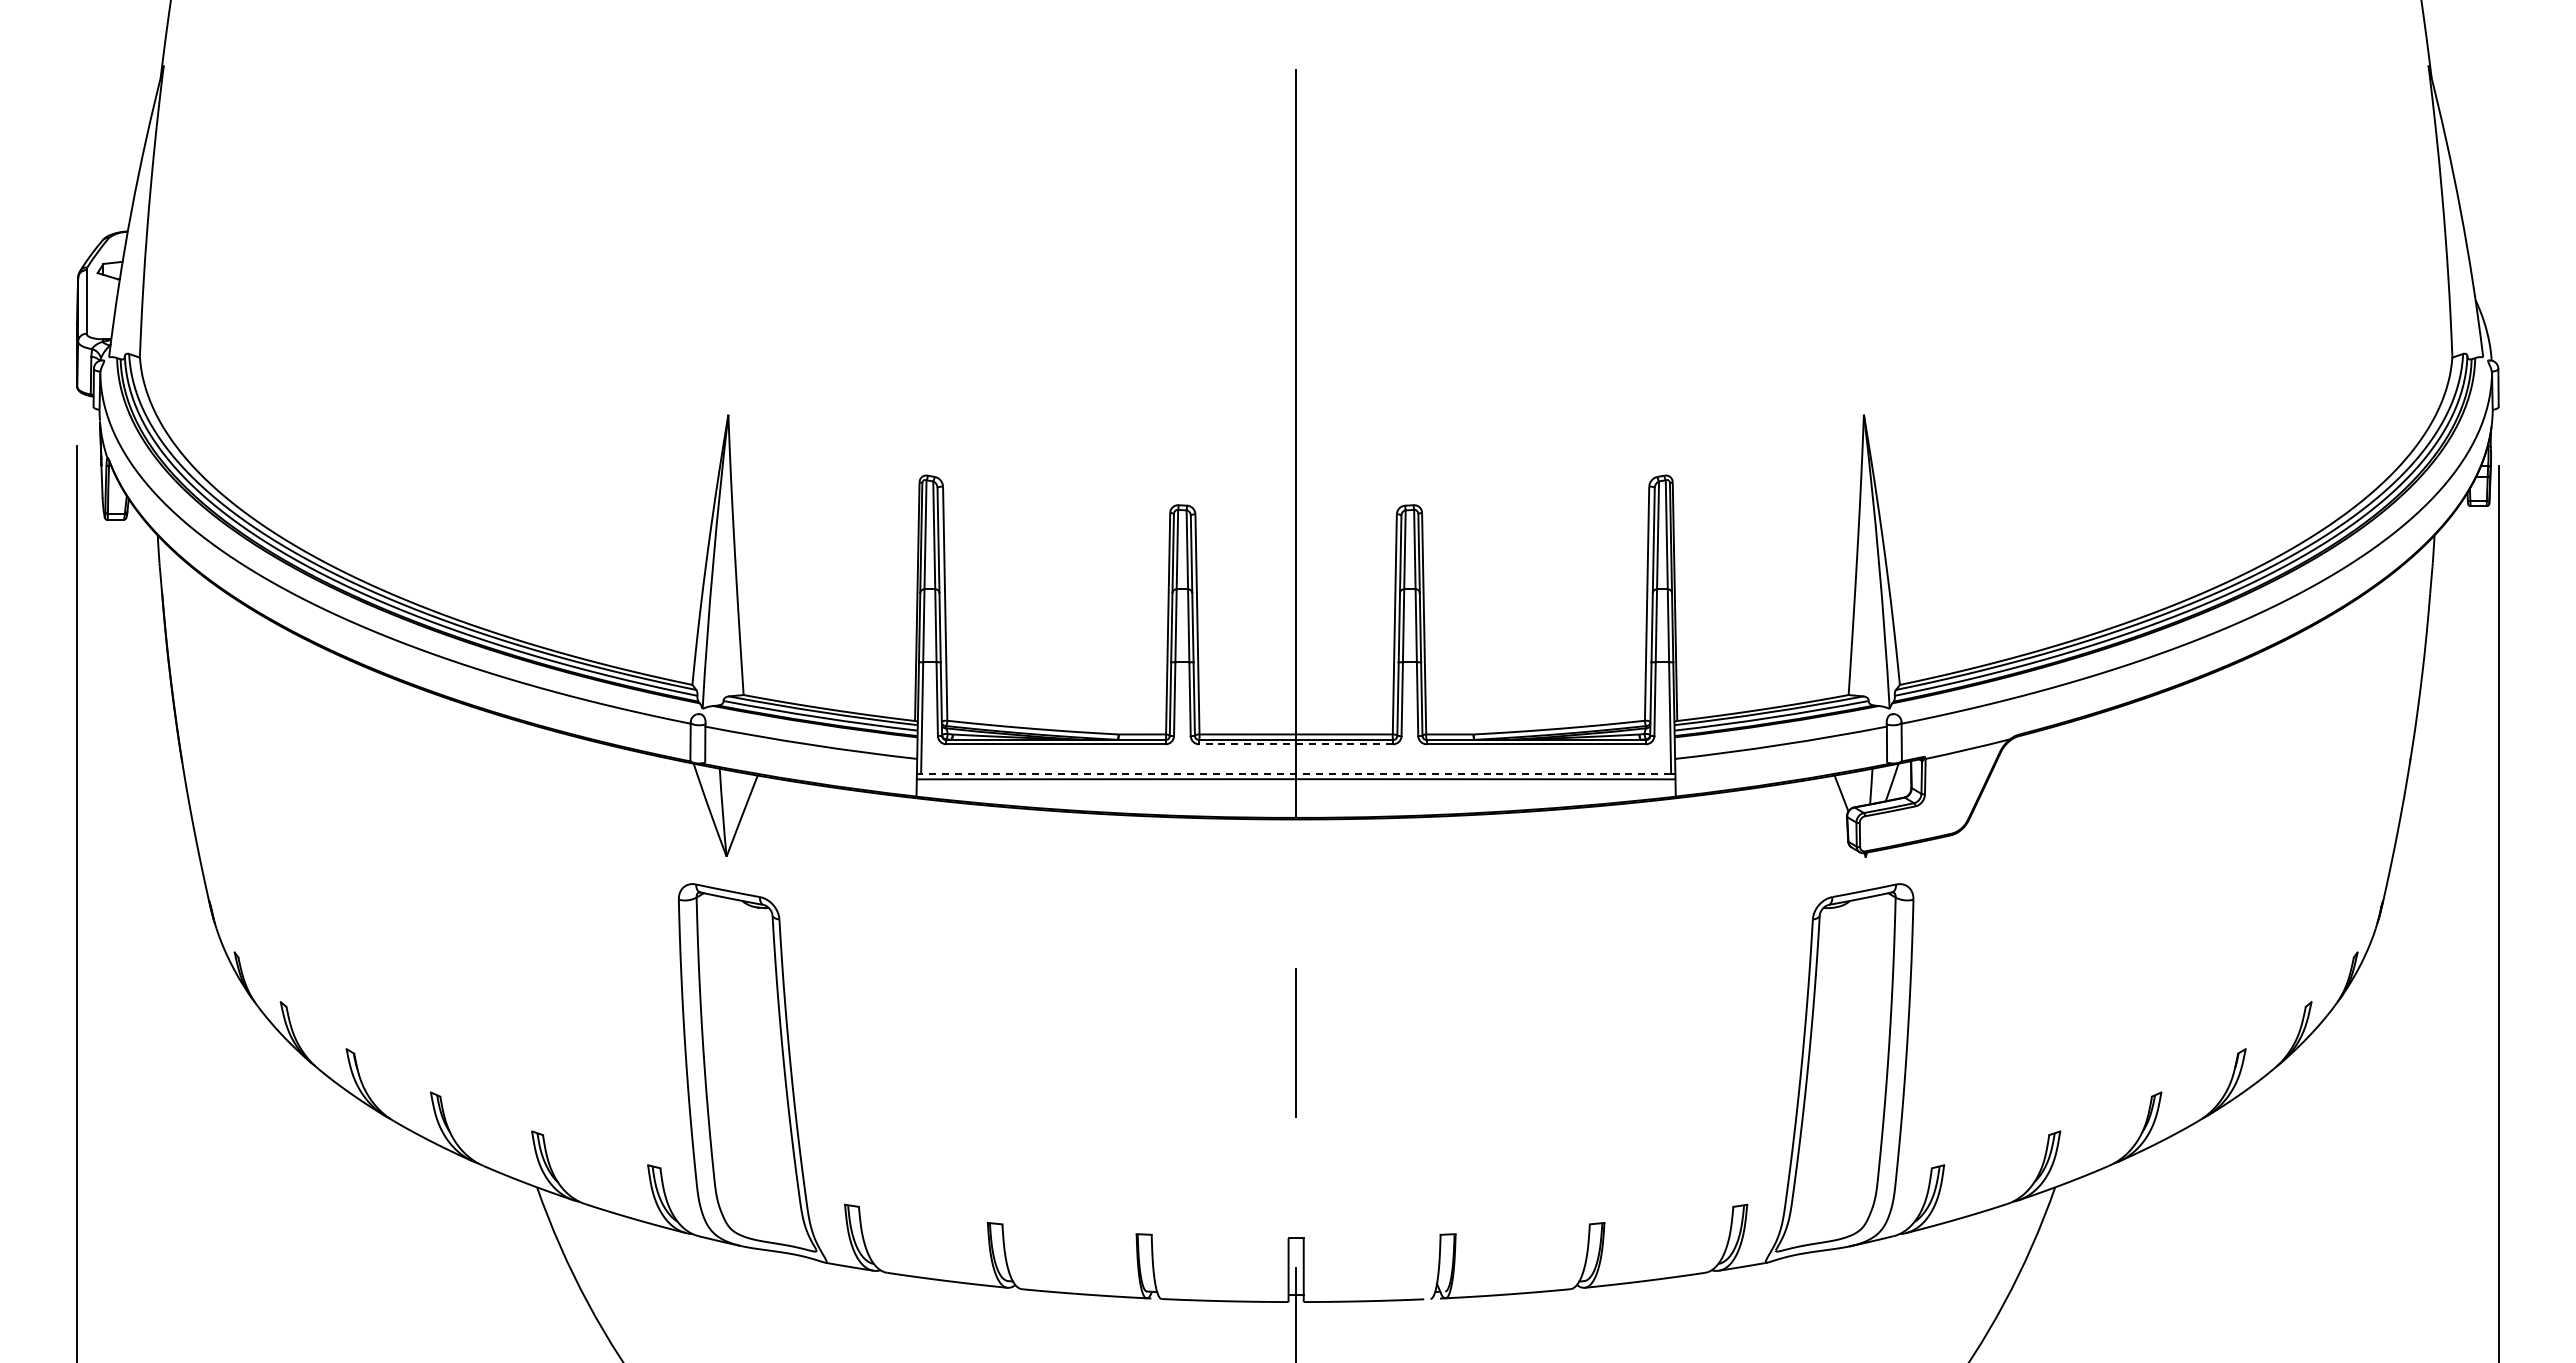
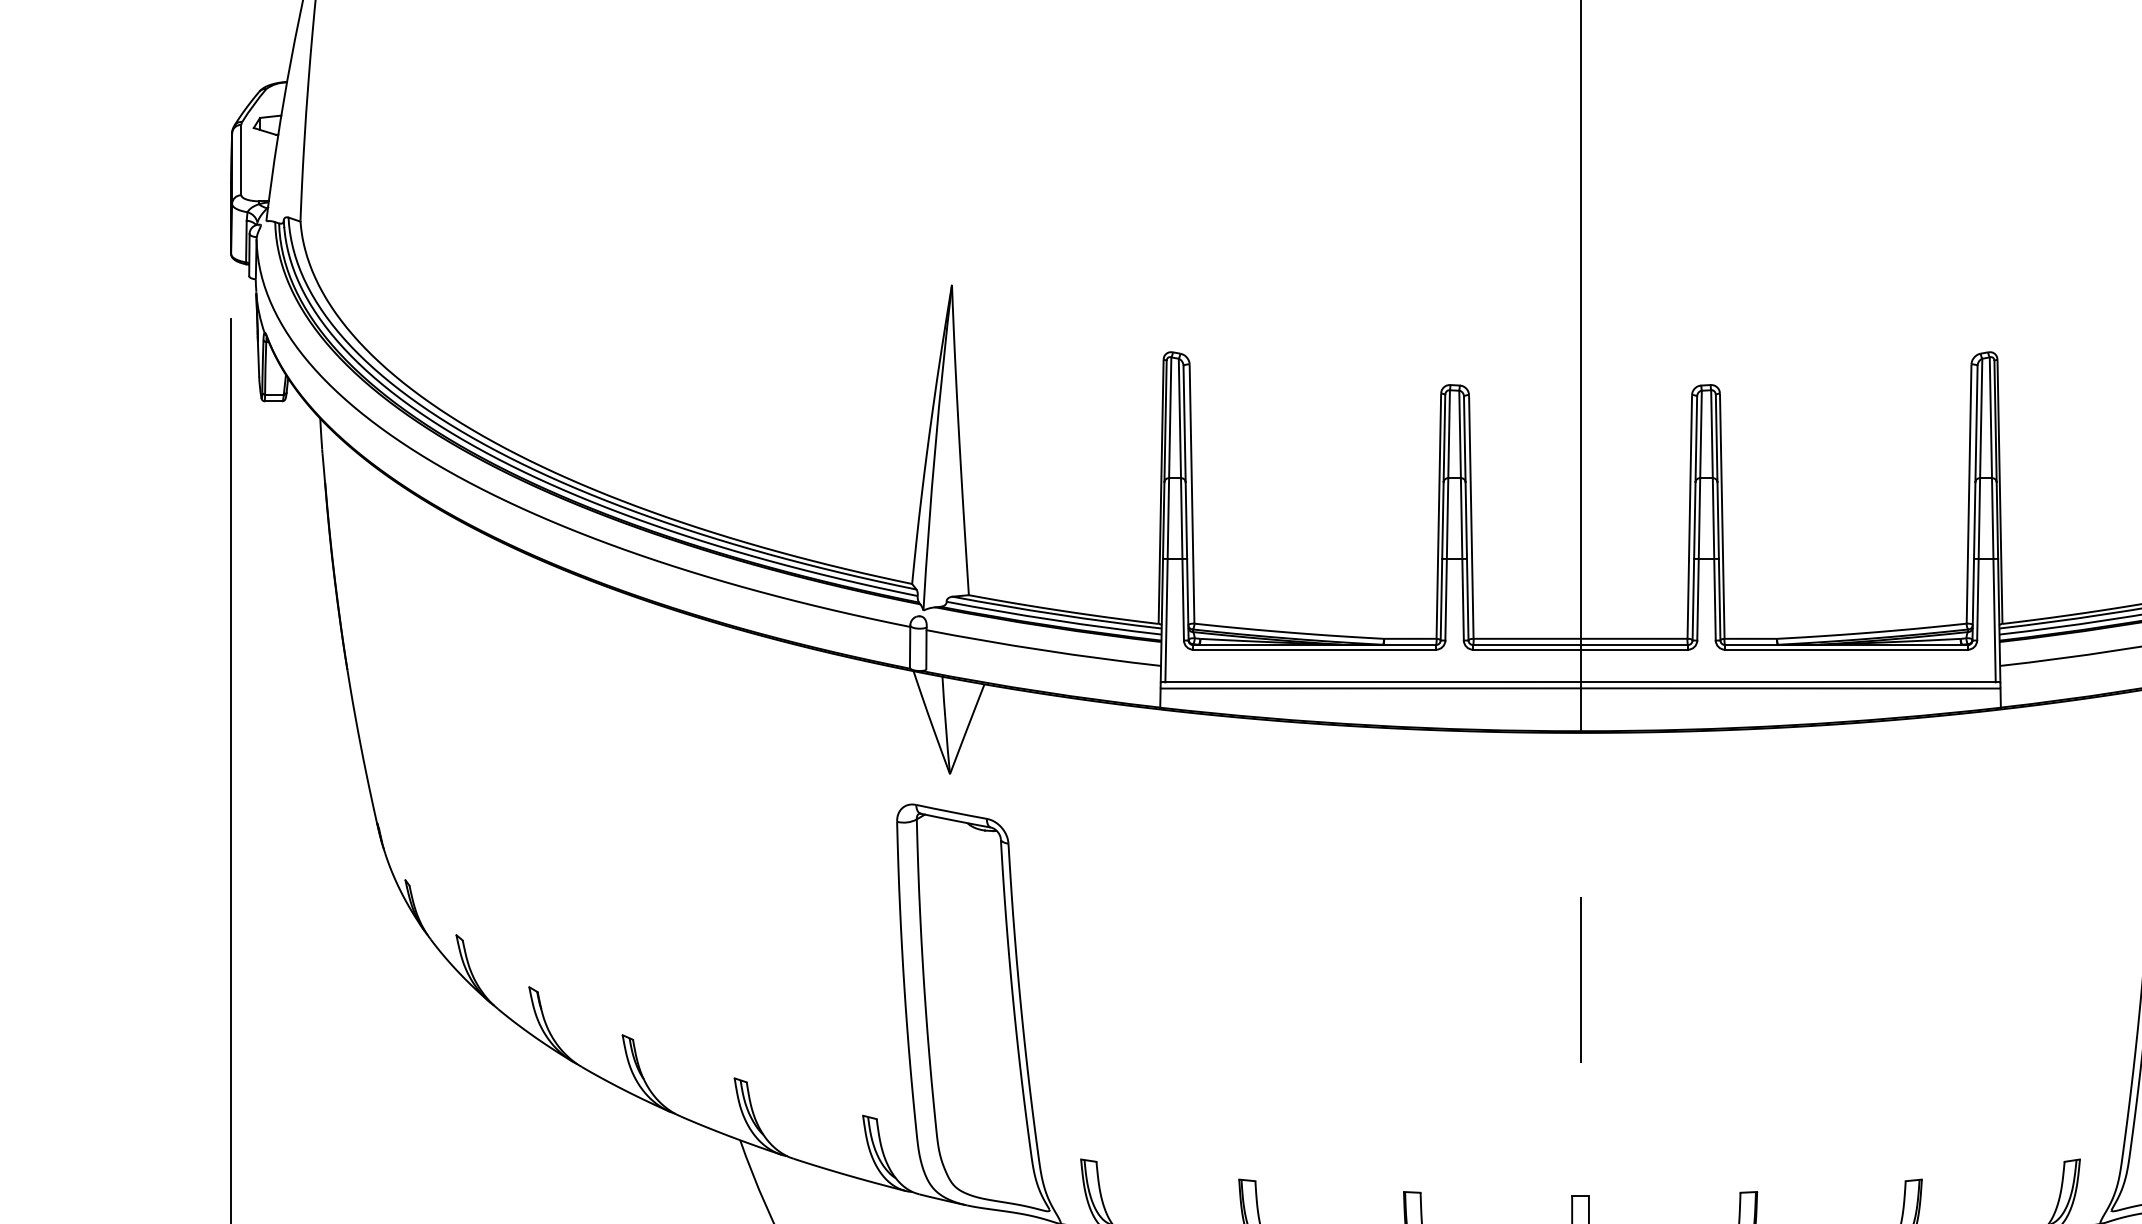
line: (1296, 744) -> (1580, 649), dashed -> solid
line: (1295, 773) -> (1579, 682), dashed -> solid

